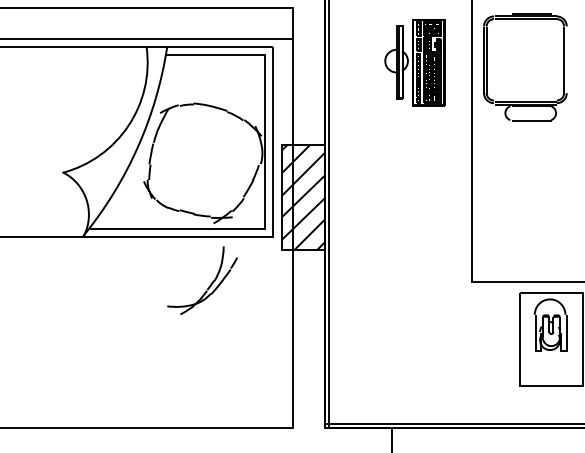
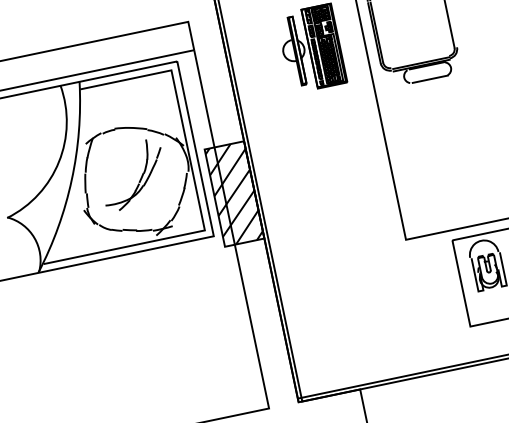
part: (208, 286) -> (139, 179), moved

